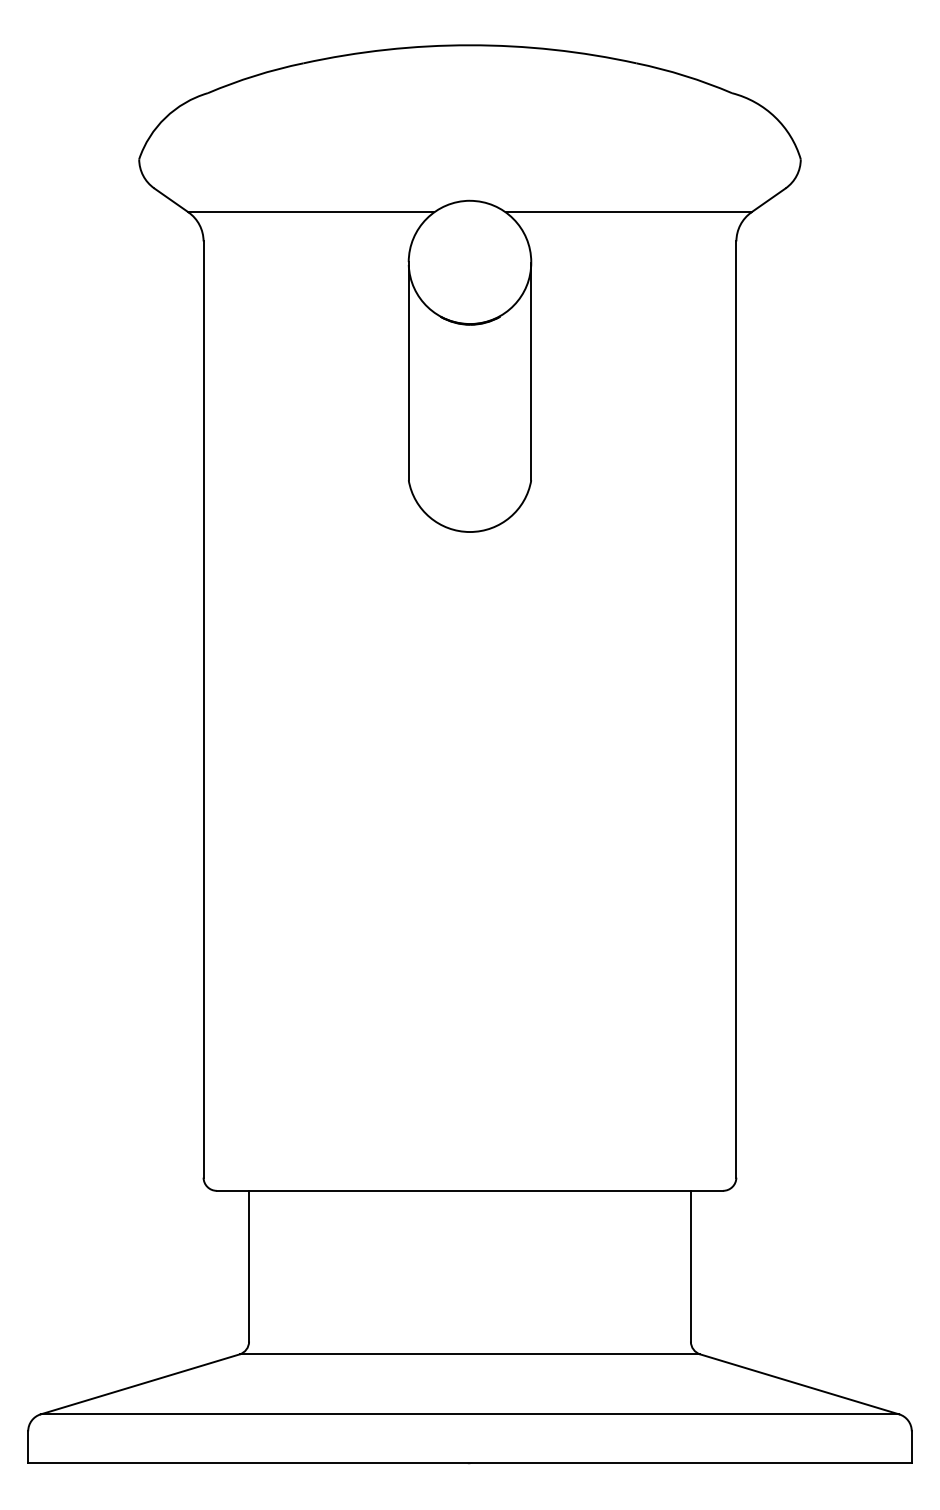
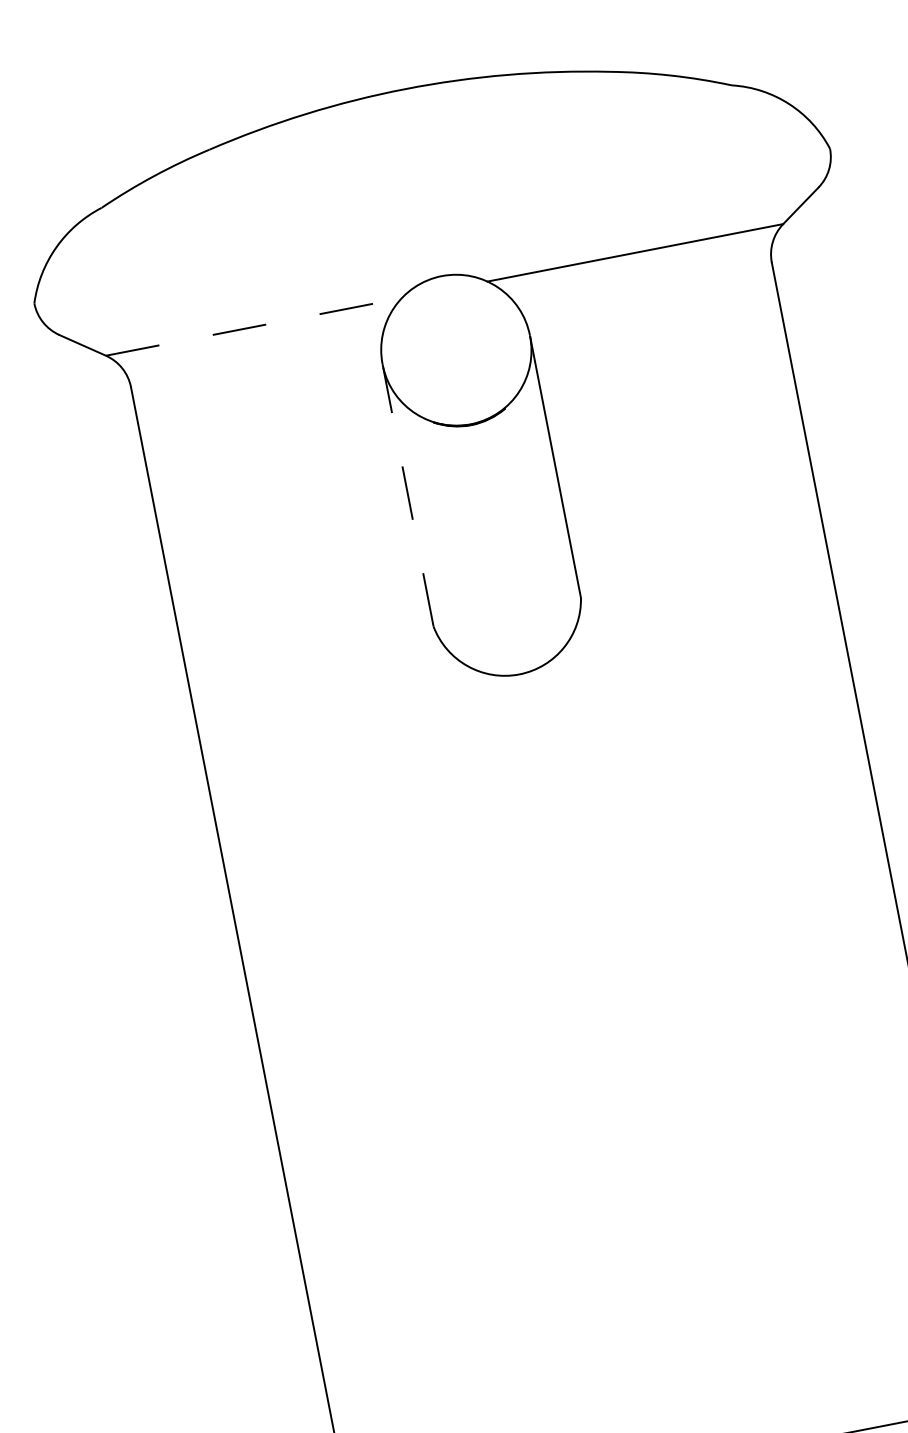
line: (311, 212) -> (254, 327), solid -> dashed
line: (408, 370) -> (407, 494), solid -> dashed

